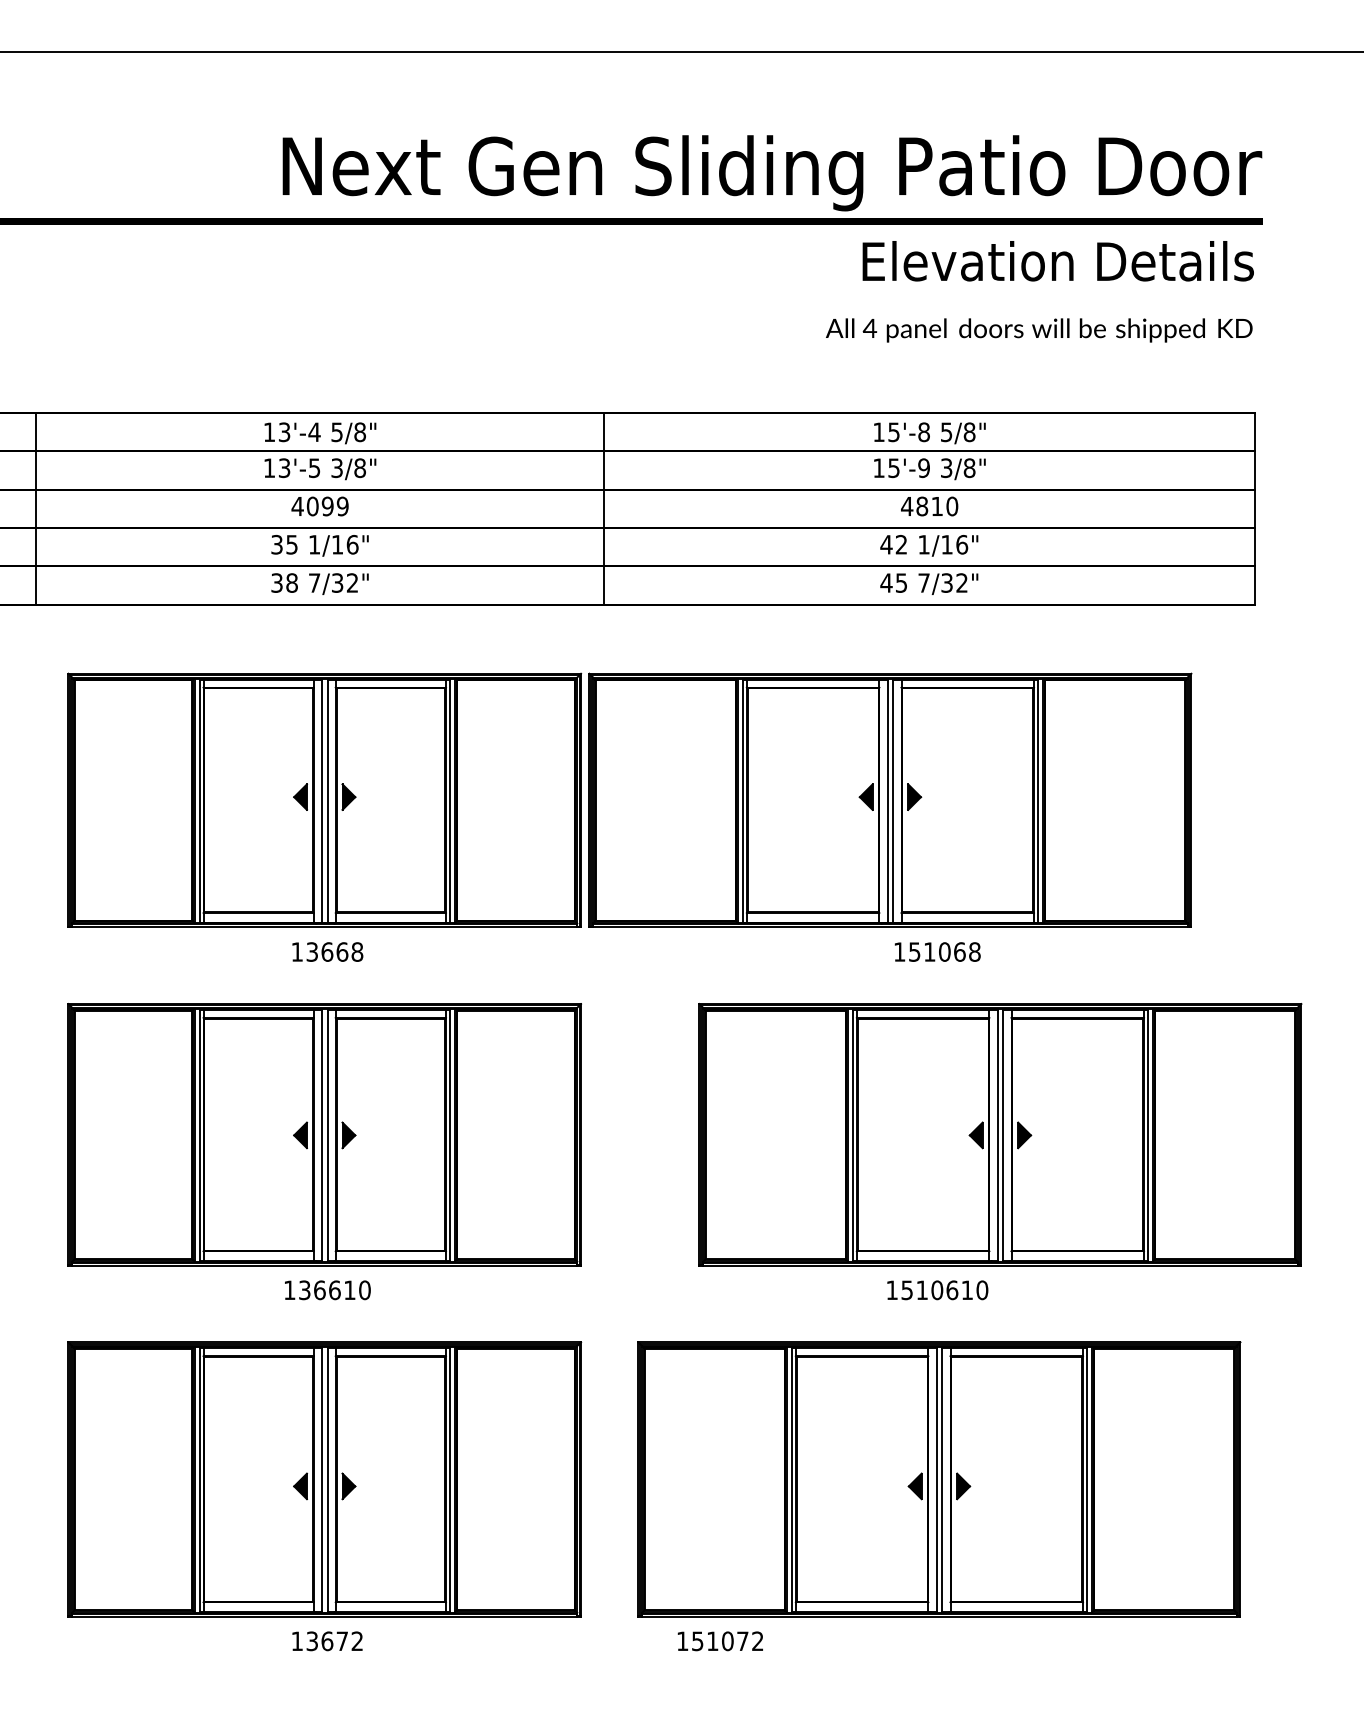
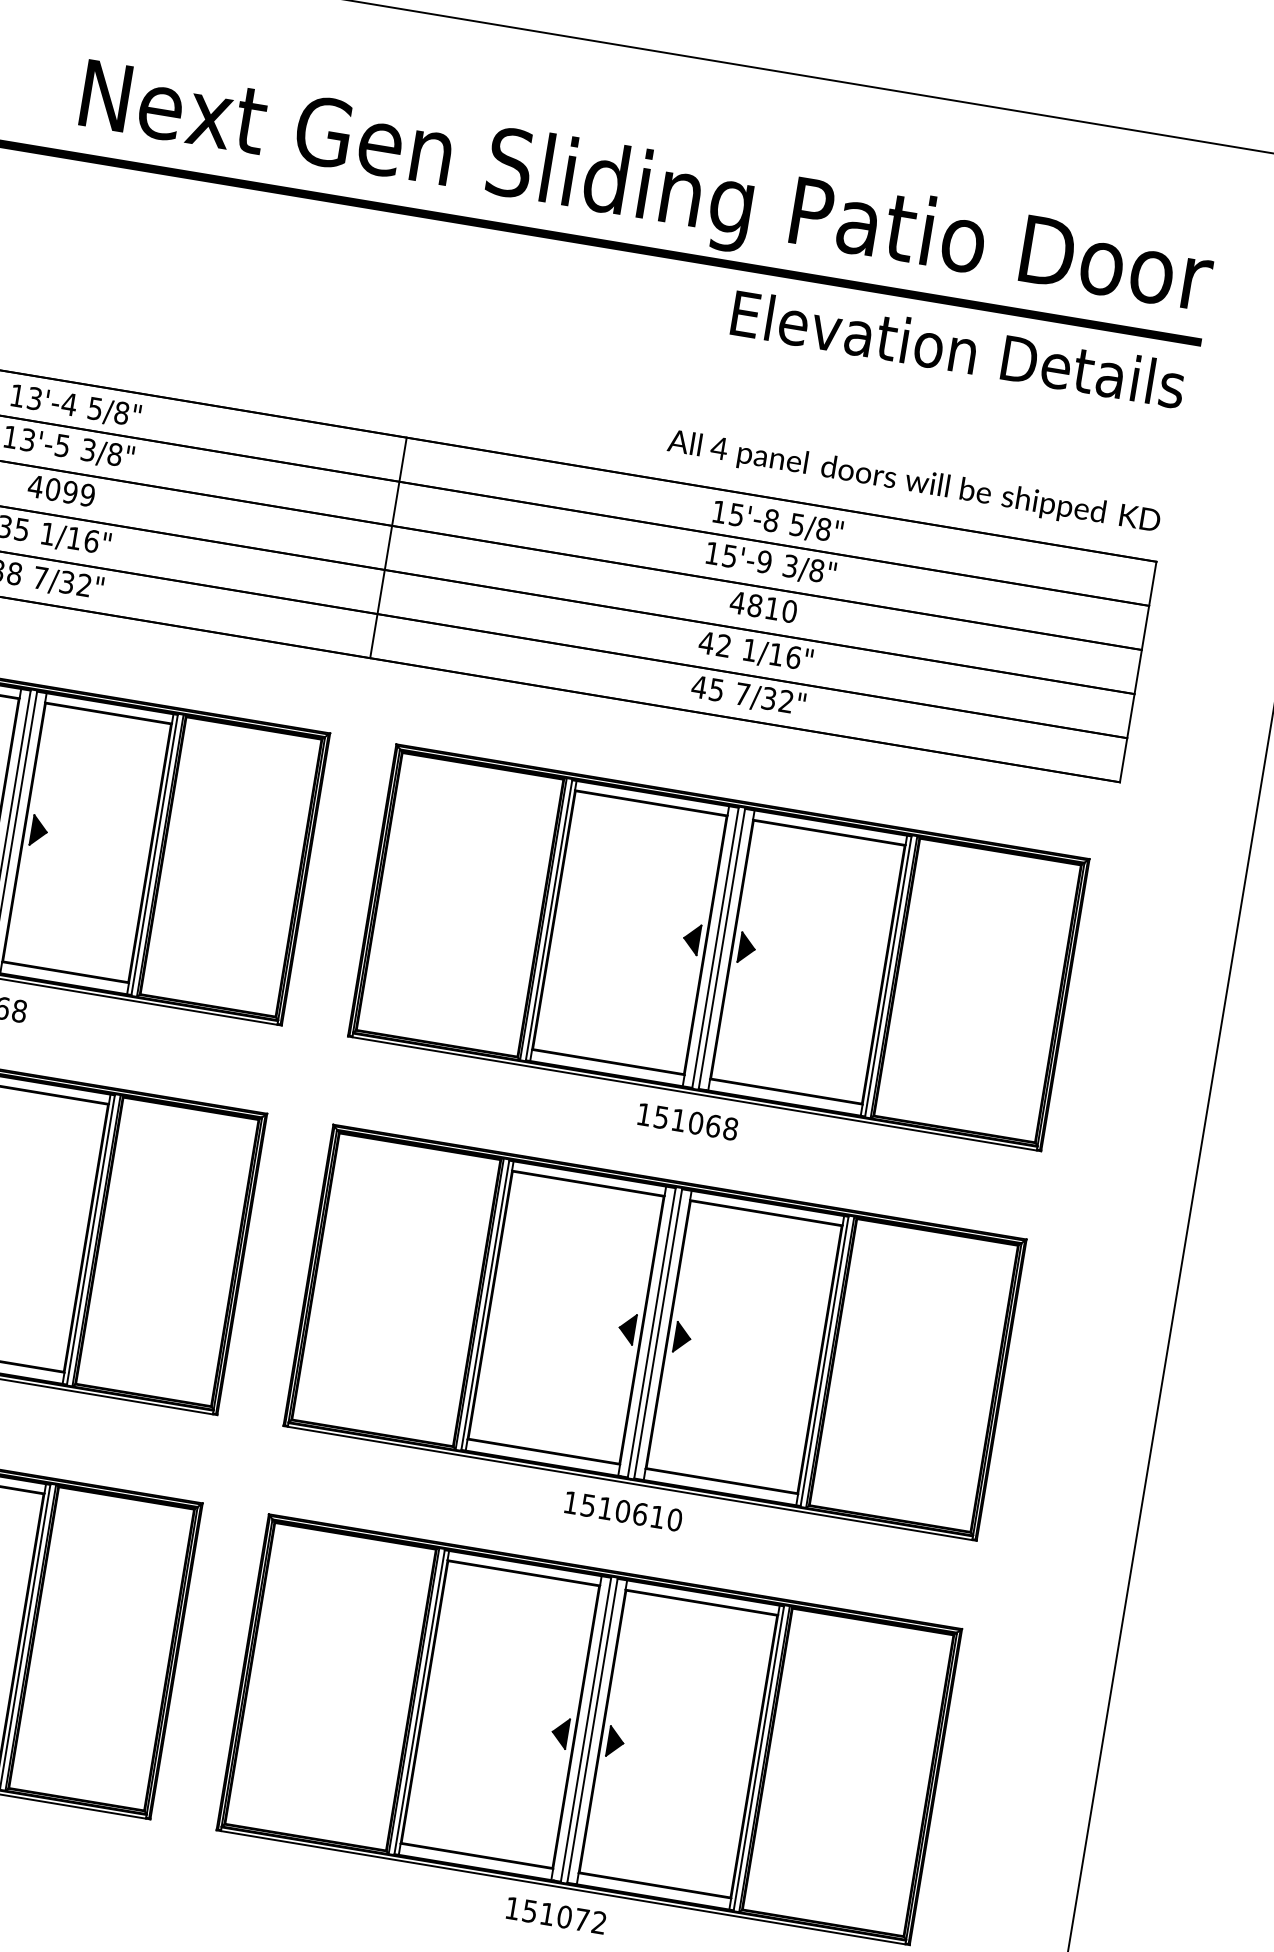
text: (1039, 330) -> (914, 483), moved
part: (890, 799) -> (719, 946), moved
part: (1000, 1134) -> (655, 1332), moved
text: (719, 1641) -> (555, 1915), moved

